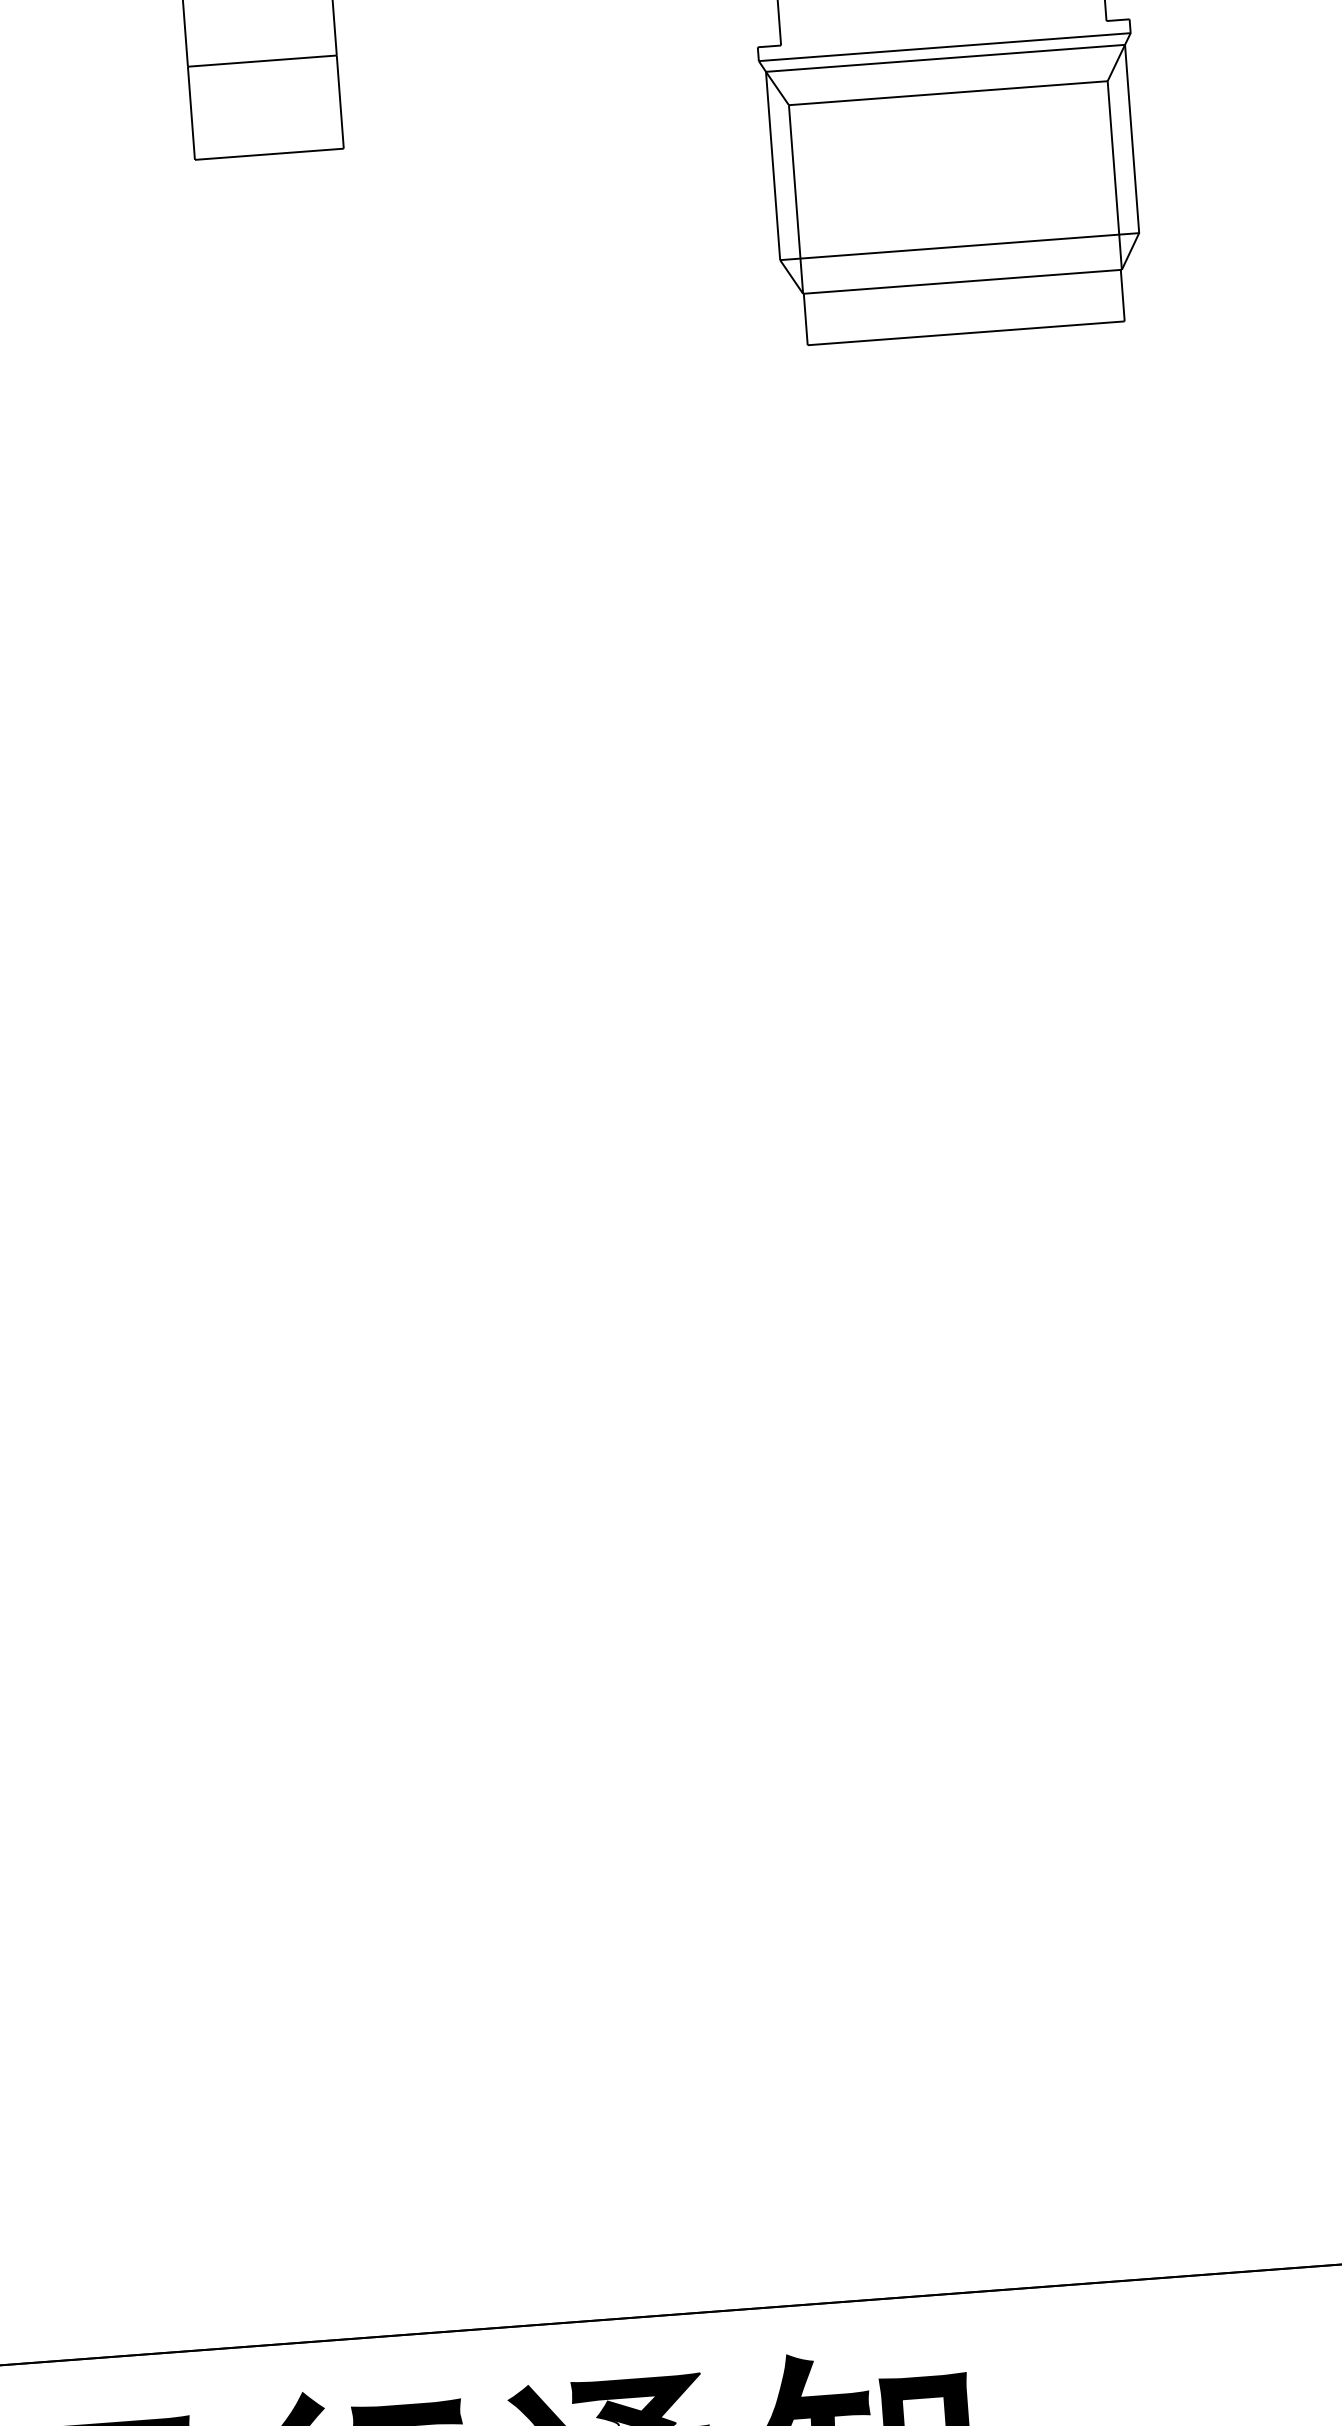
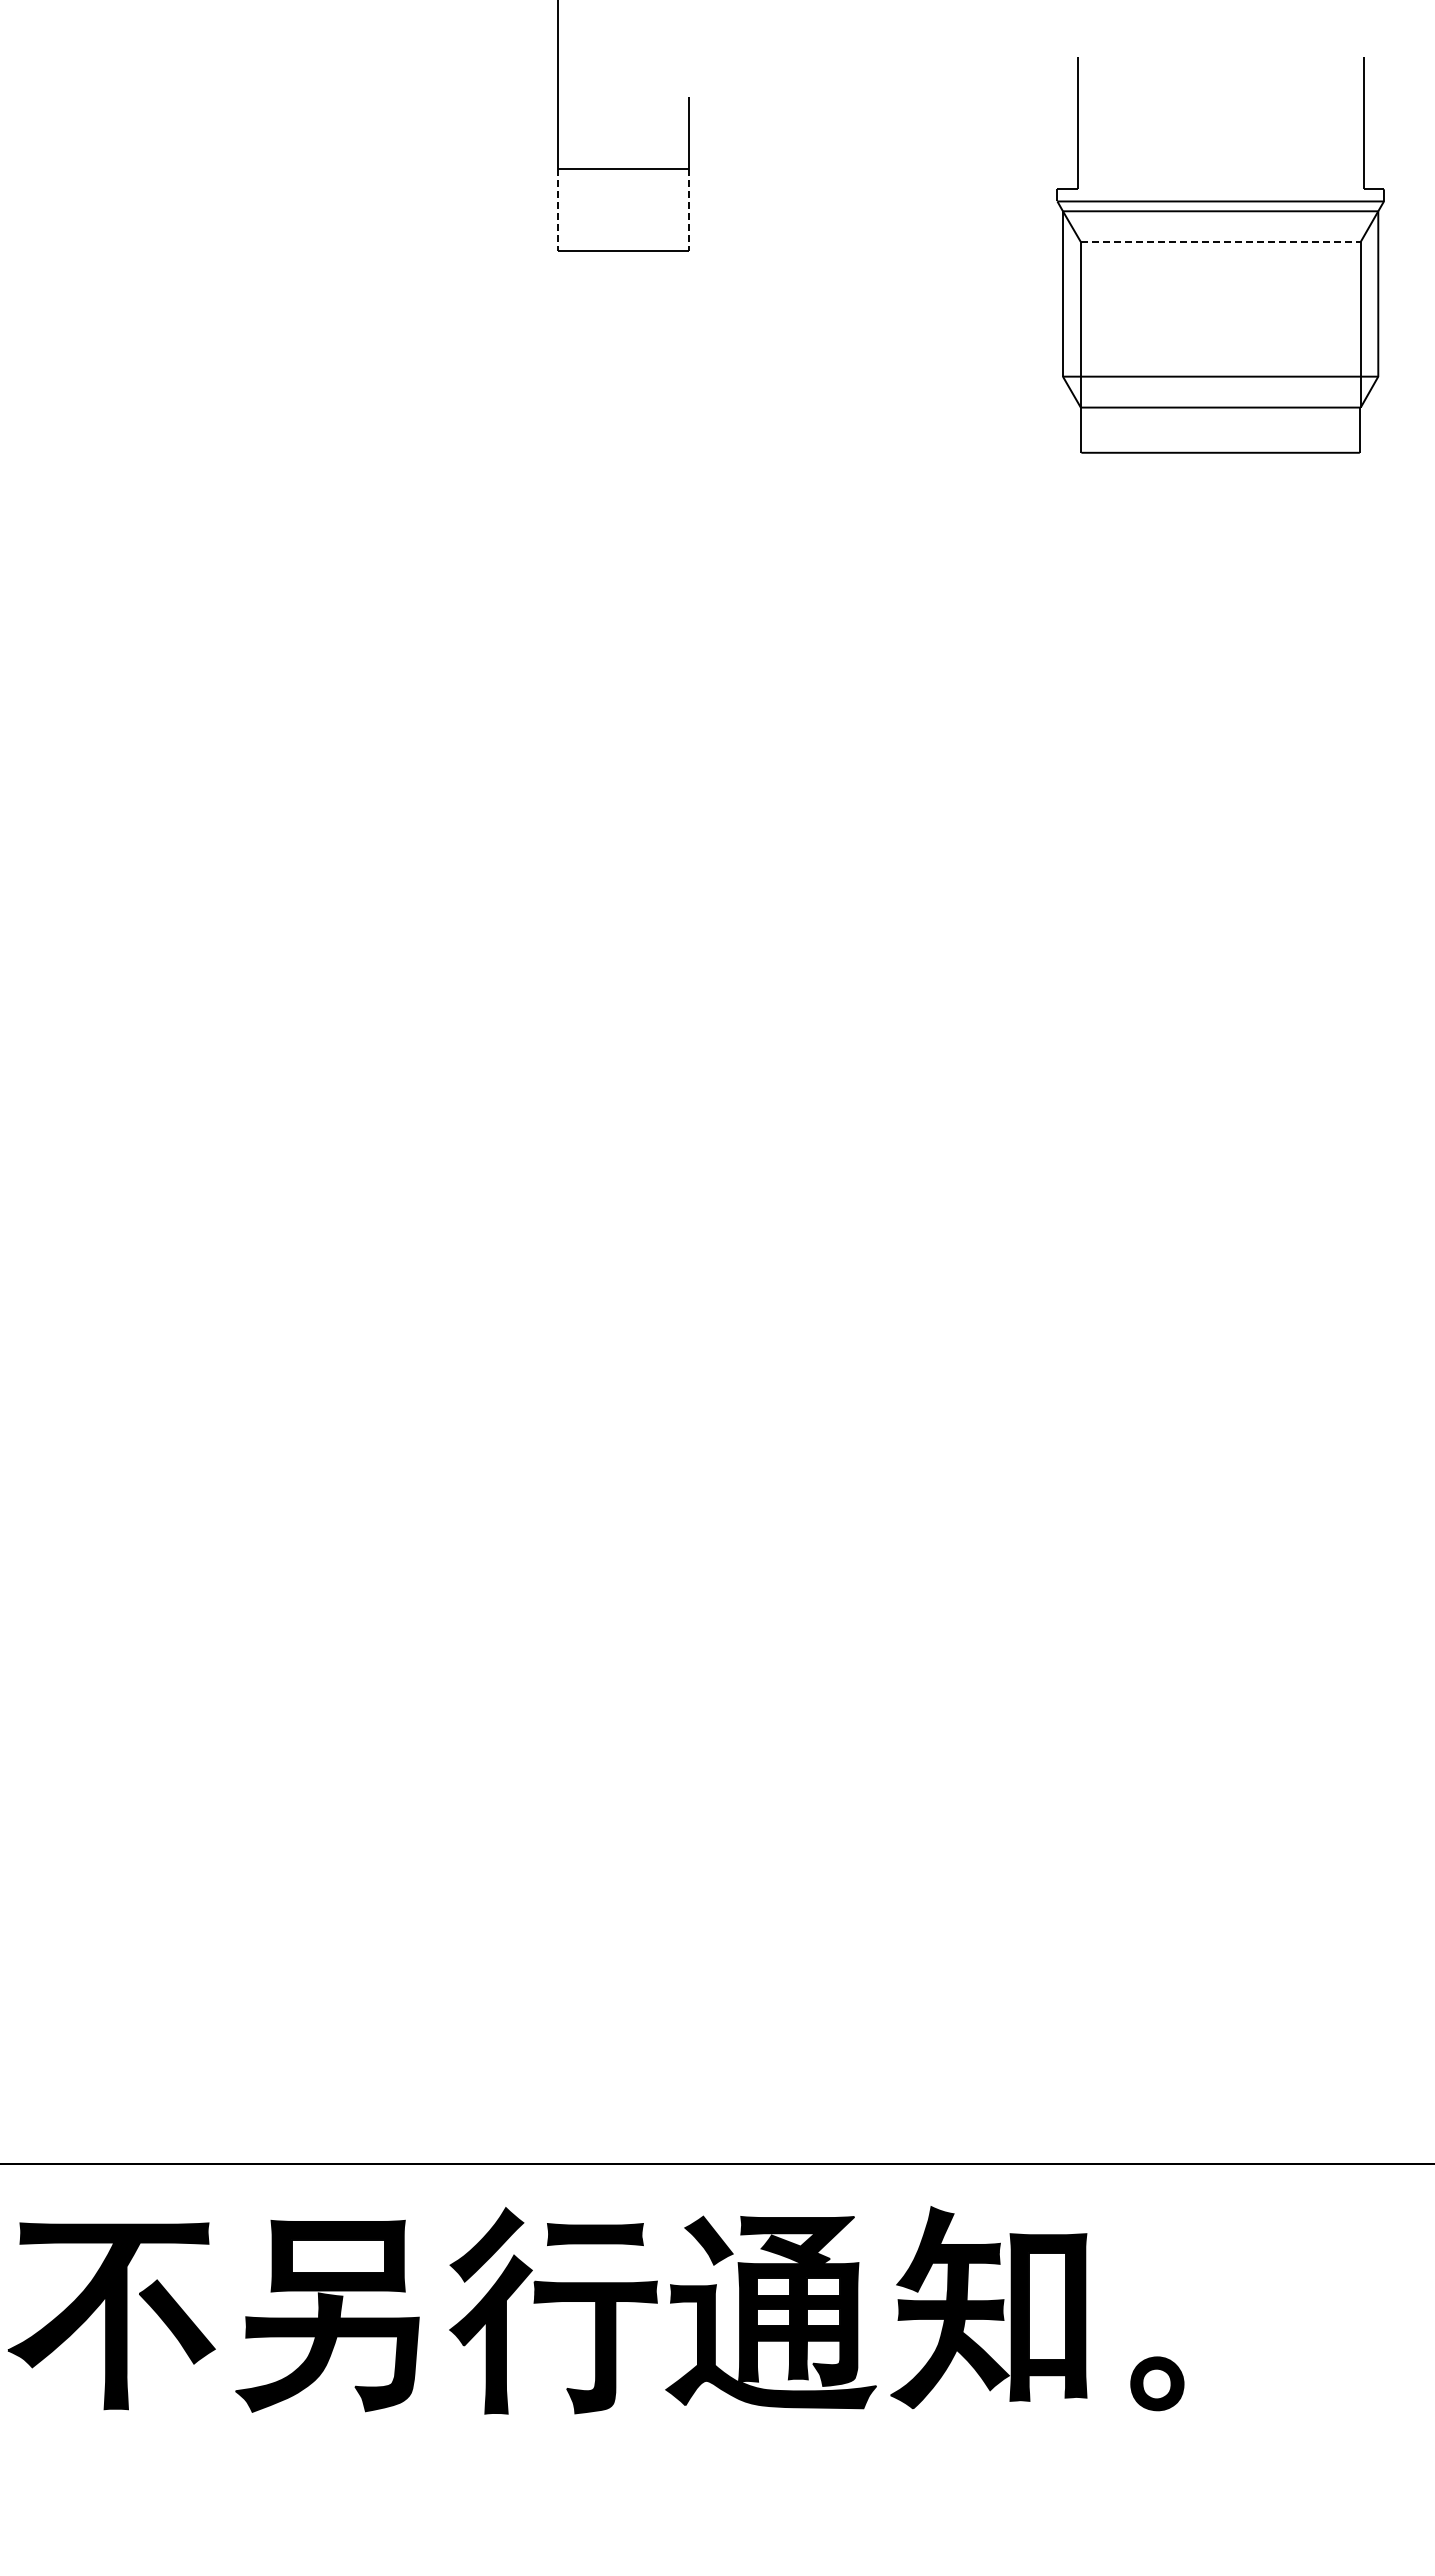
line: (947, 92) -> (1220, 241), solid -> dashed
line: (340, 101) -> (689, 209), solid -> dashed
line: (191, 112) -> (558, 209), solid -> dashed

